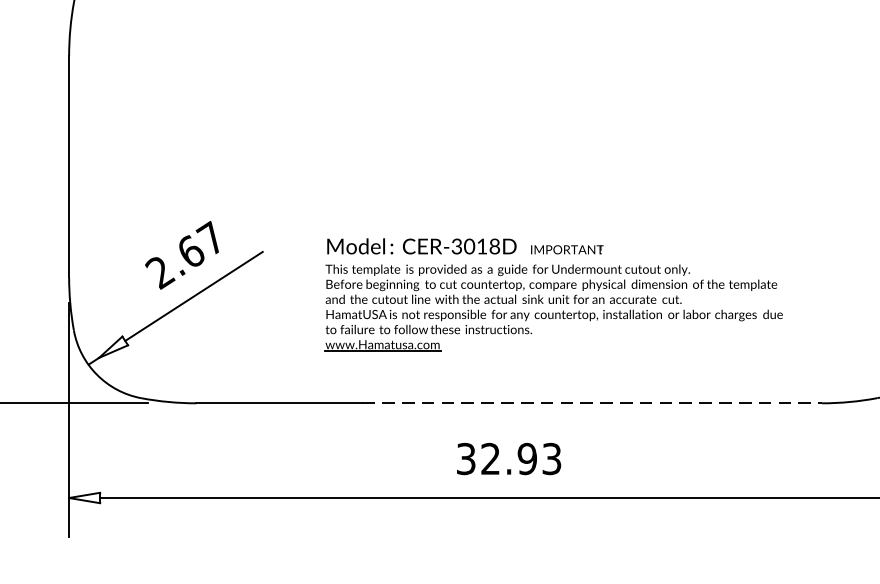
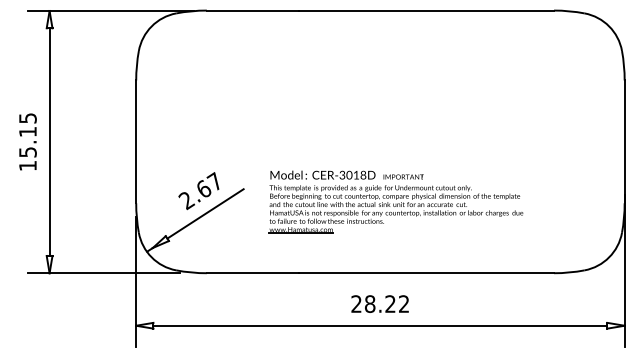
part: (552, 293) -> (395, 201), moved
line: (592, 403) -> (426, 273), dashed -> solid
text: (509, 459) -> (380, 304), 32.93 -> 28.22

